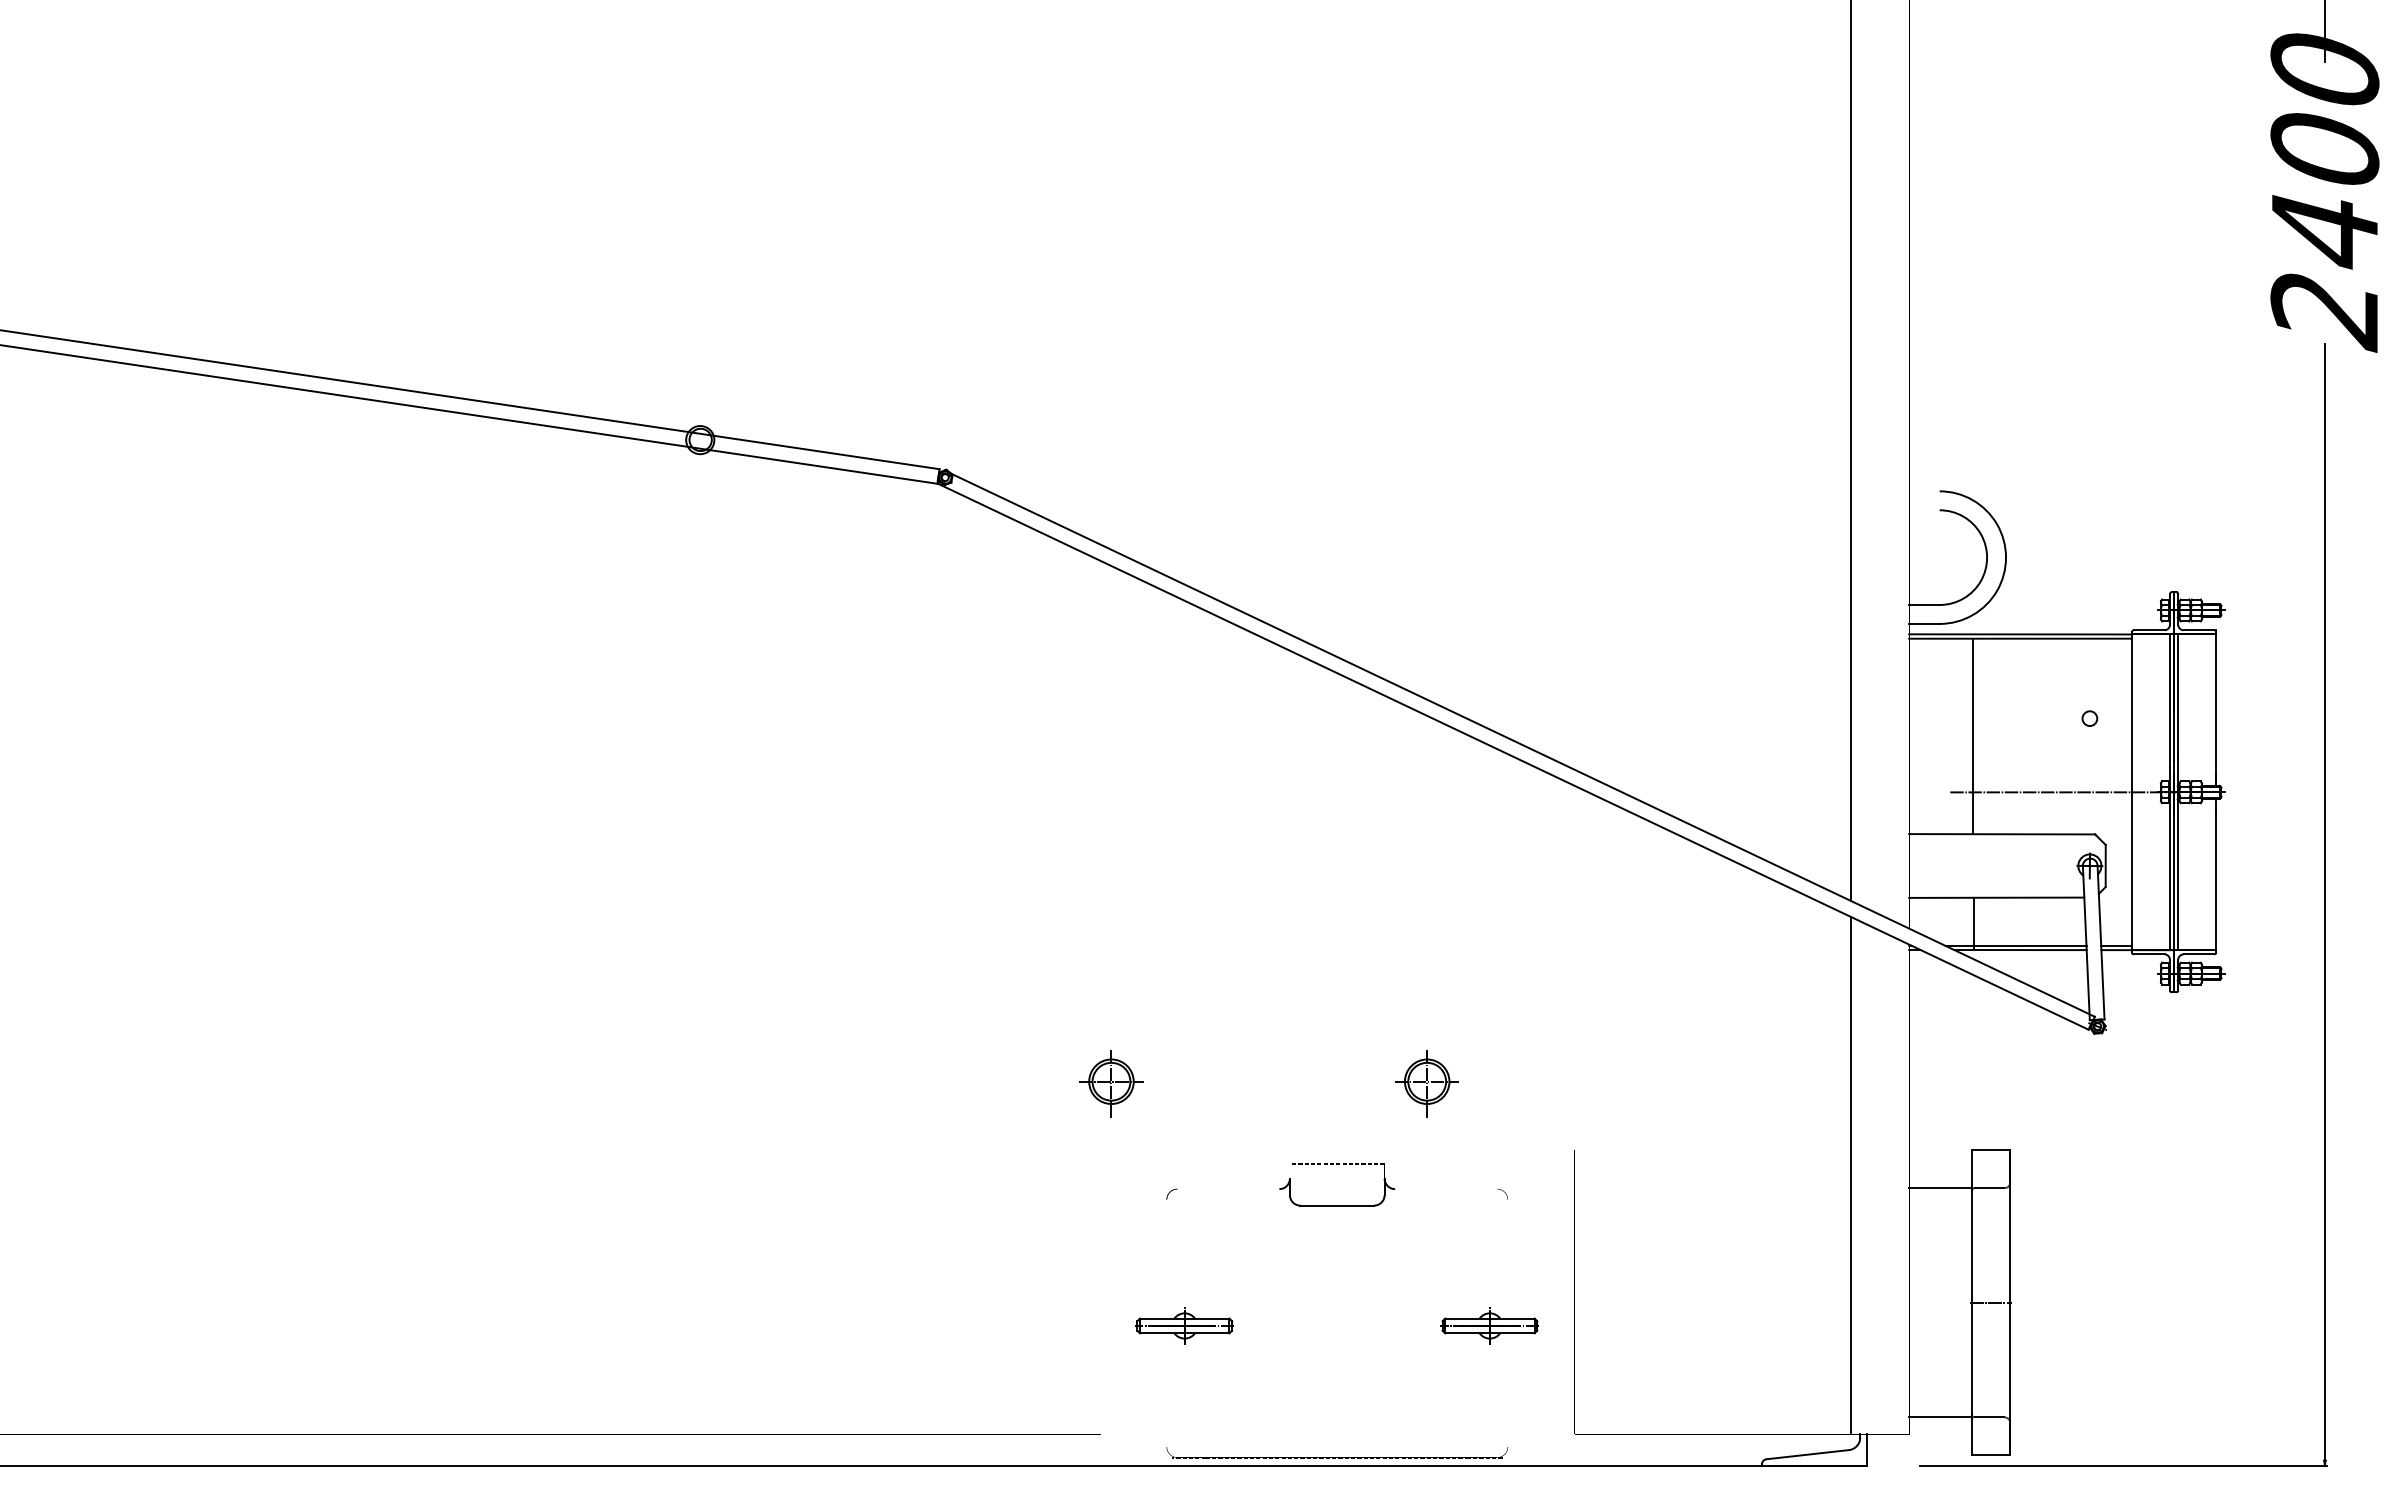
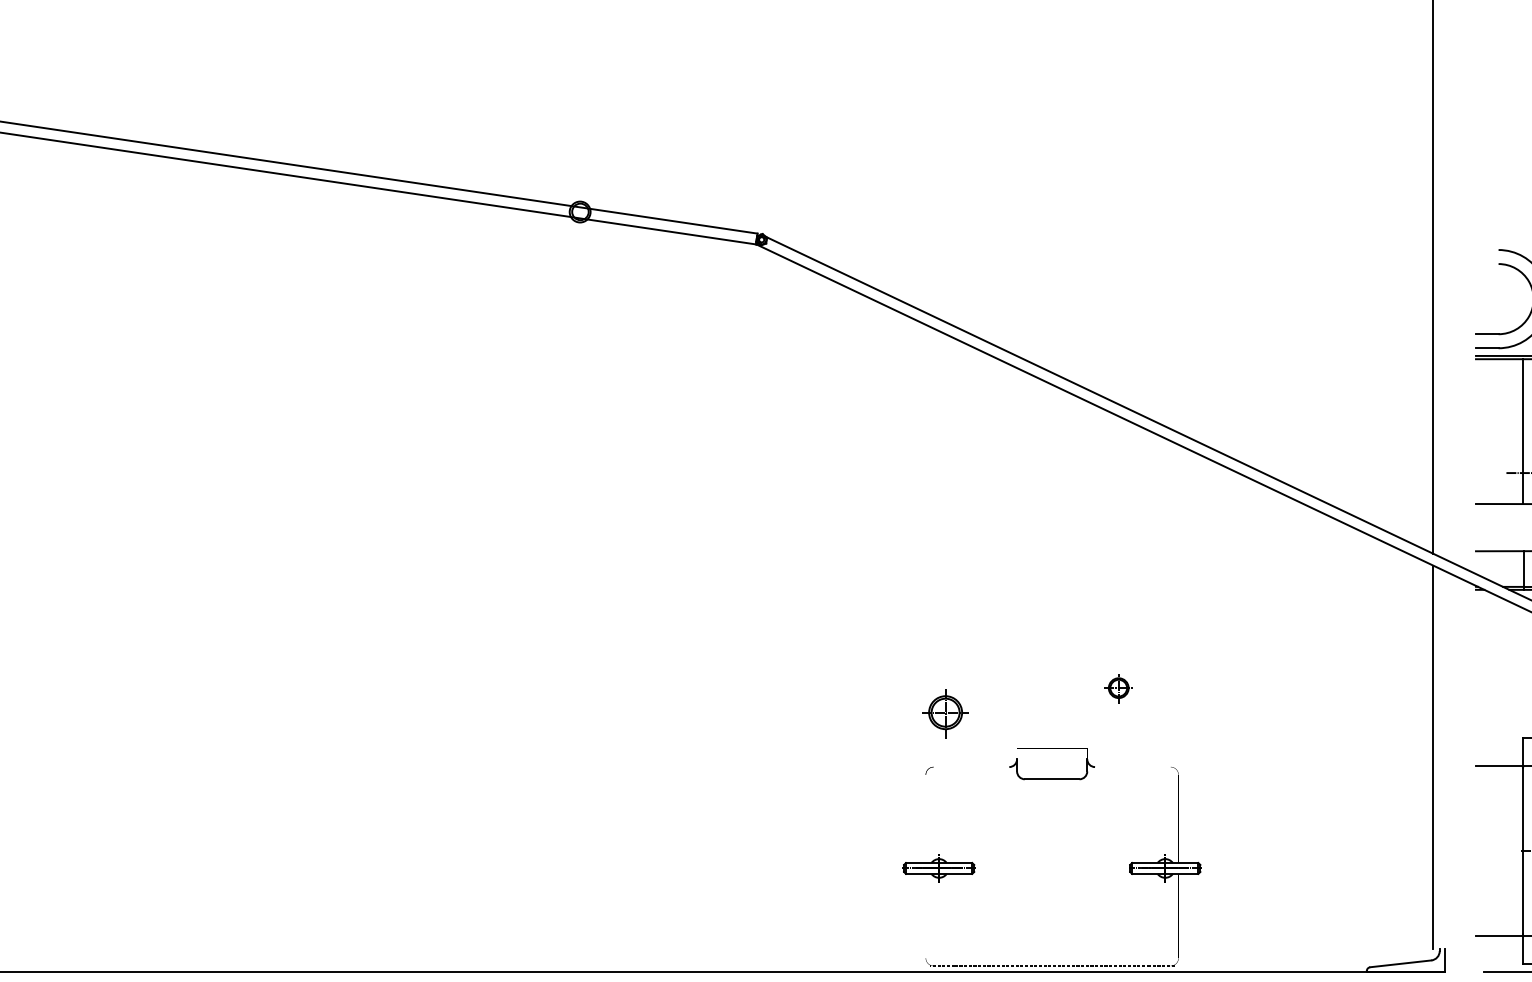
part: (1111, 1083) -> (945, 713), moved
part: (1426, 1083) -> (1118, 688), size x0.6
line: (1336, 1163) -> (1051, 748), removed

